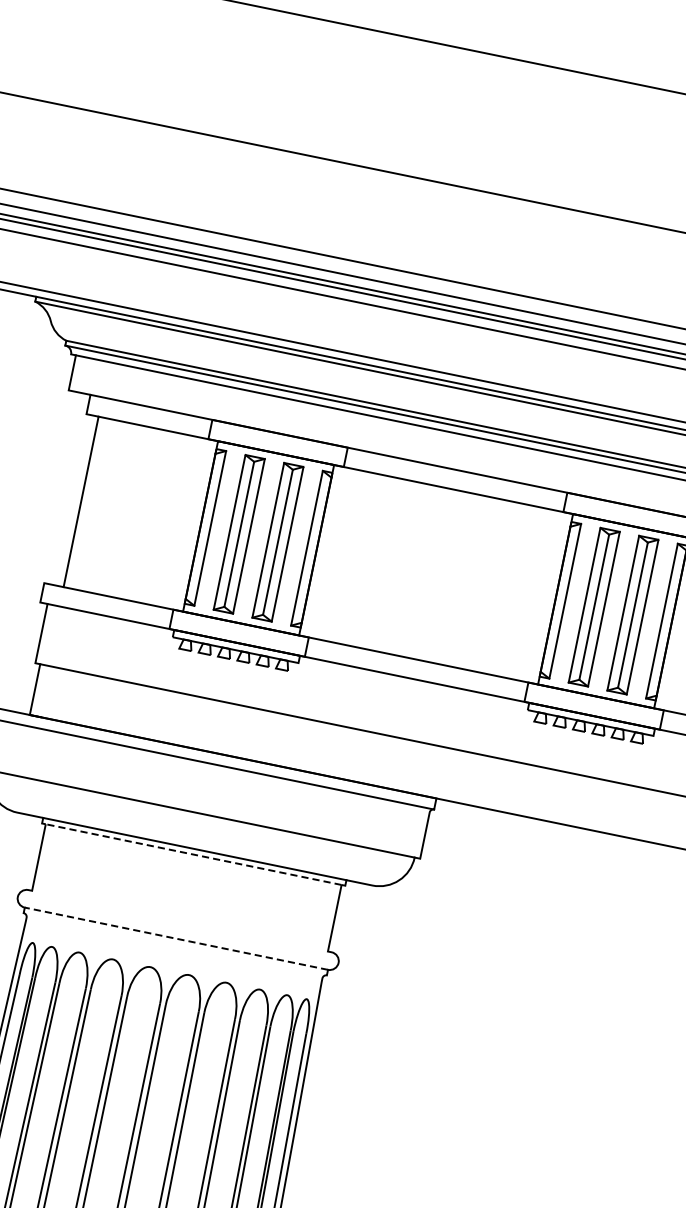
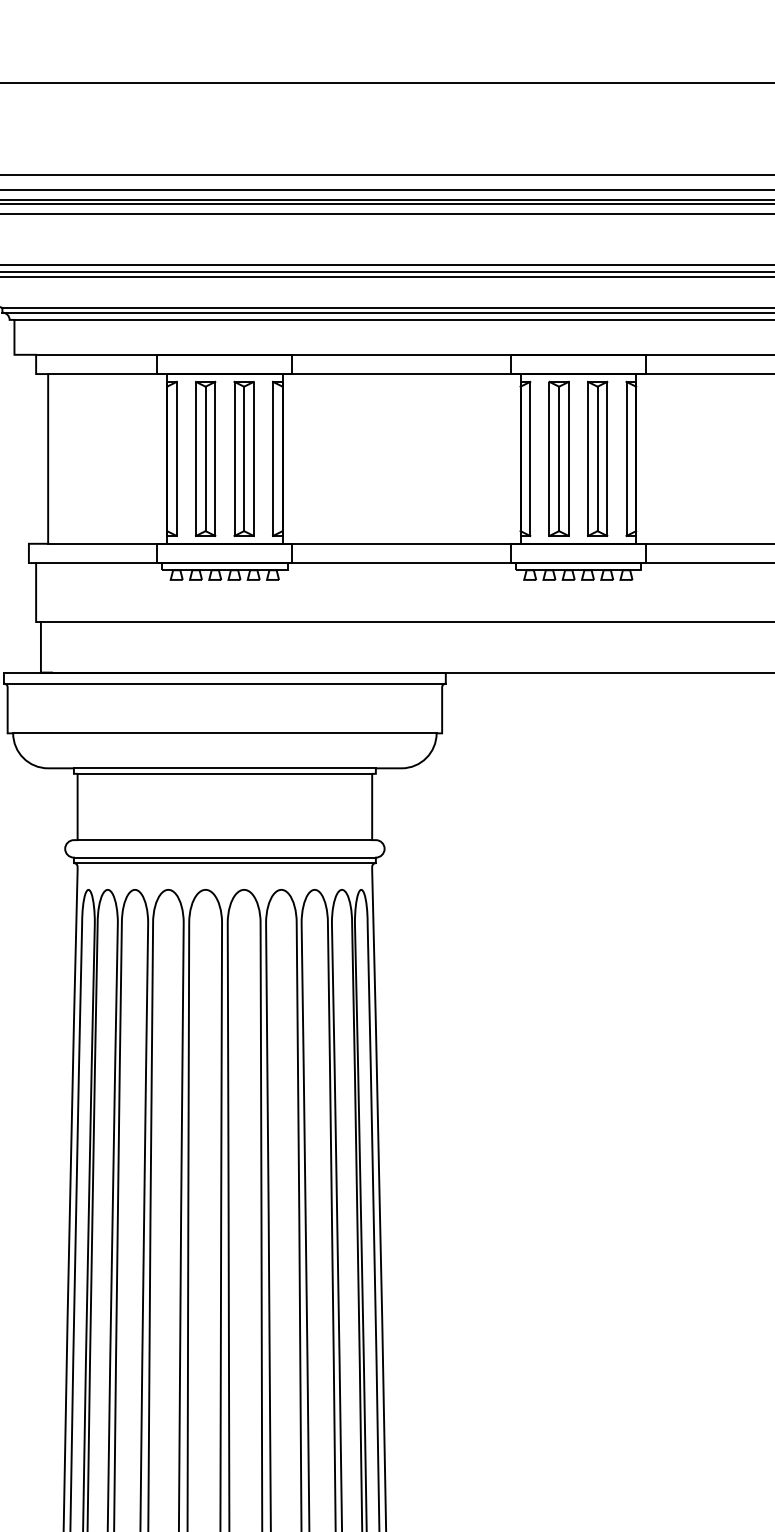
line: (193, 854) -> (224, 773), dashed -> solid
line: (179, 921) -> (224, 840), added
line: (176, 938) -> (224, 857), dashed -> solid
line: (174, 944) -> (224, 863), added

